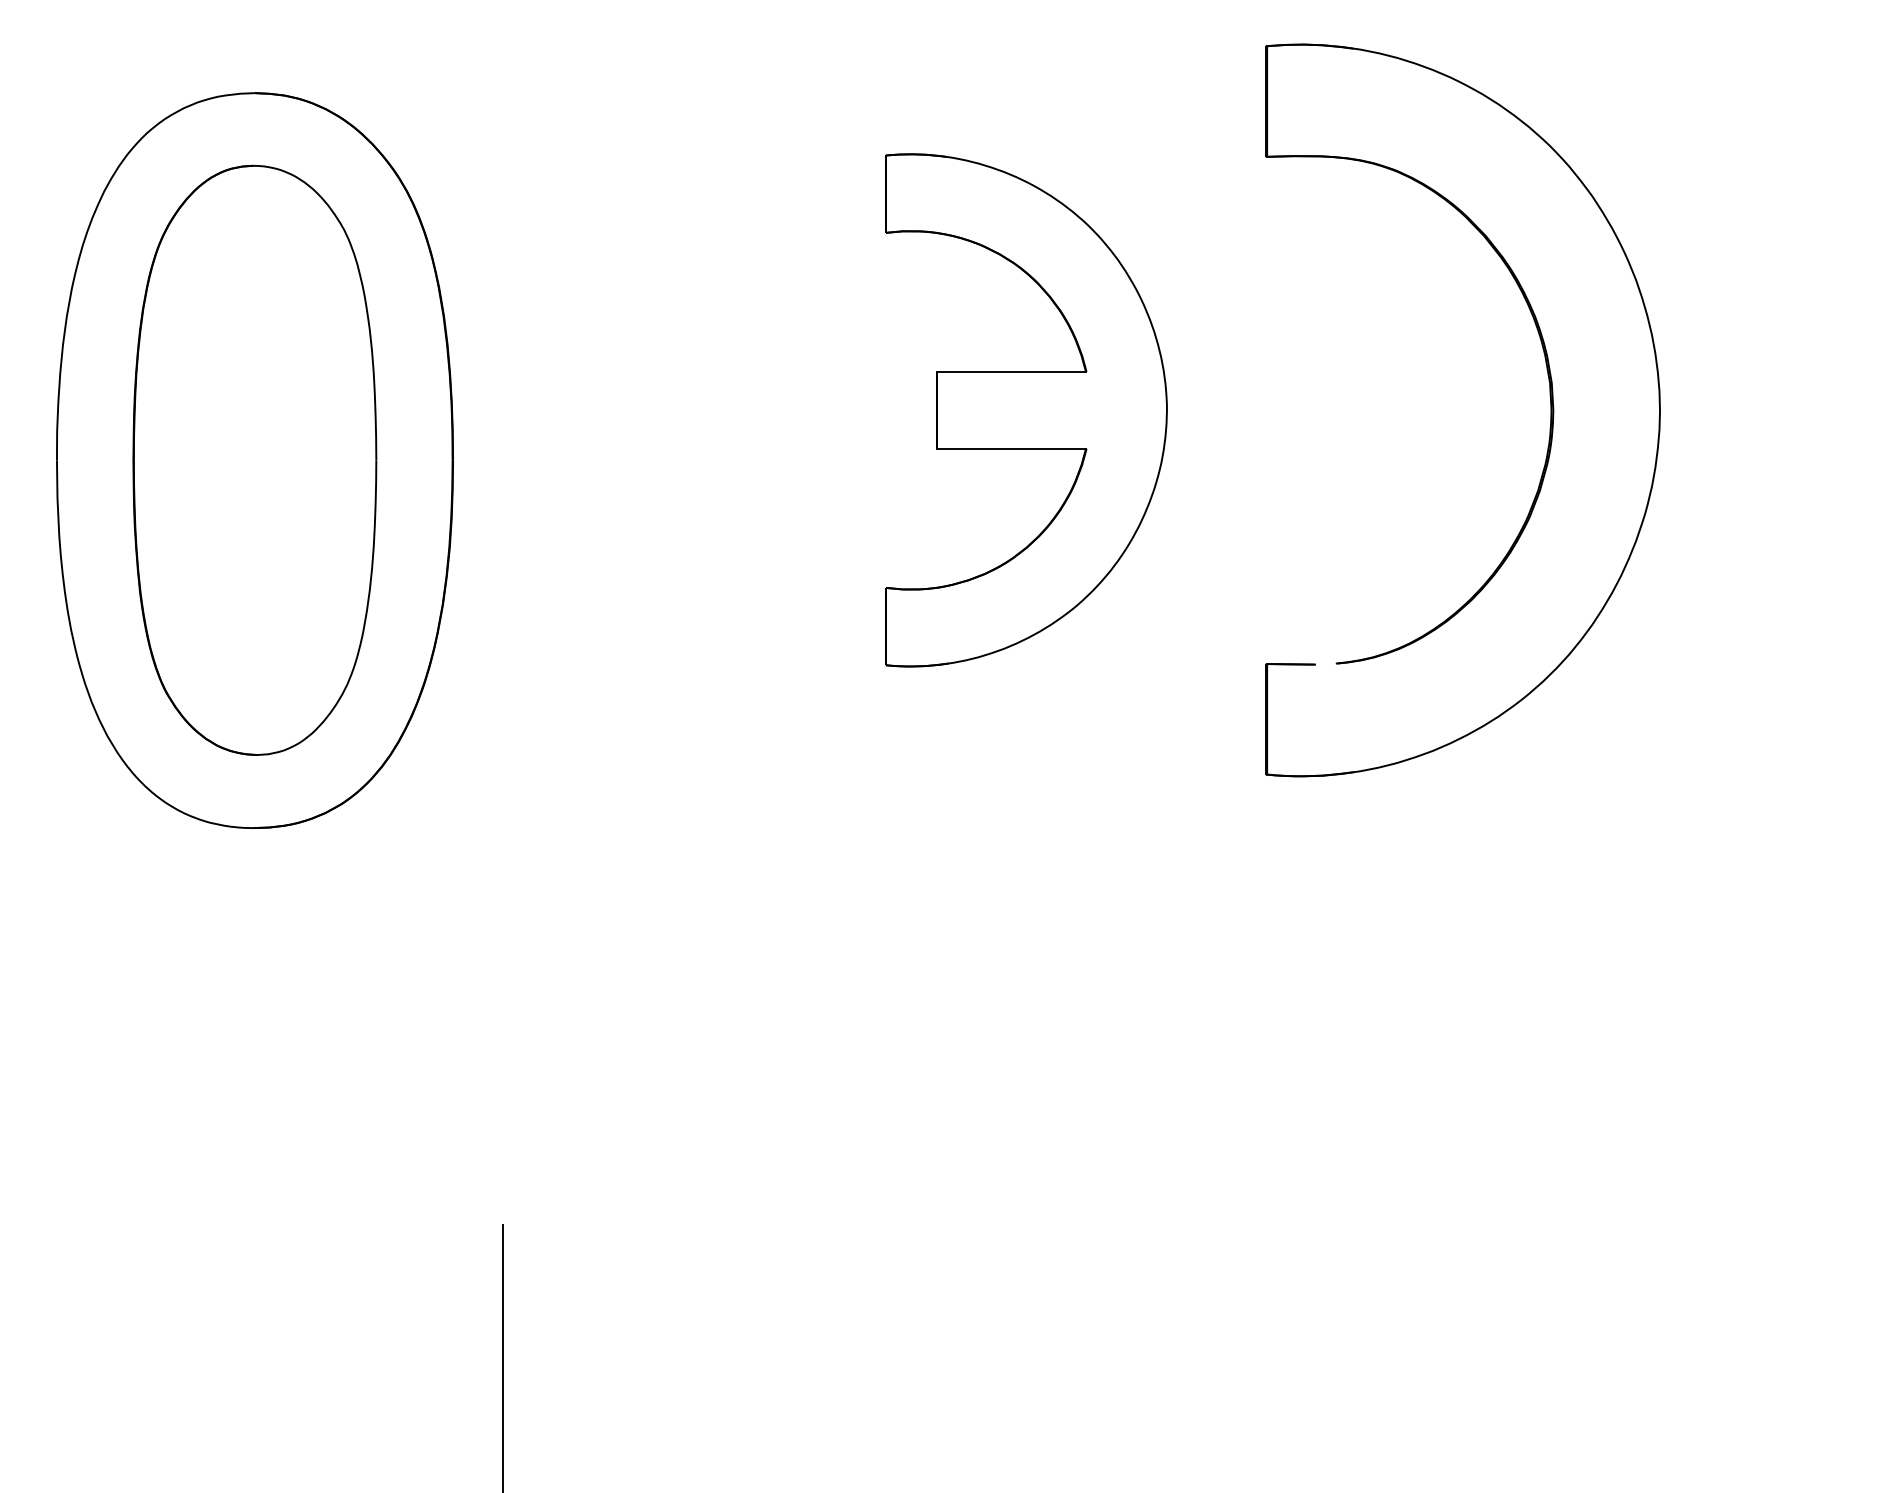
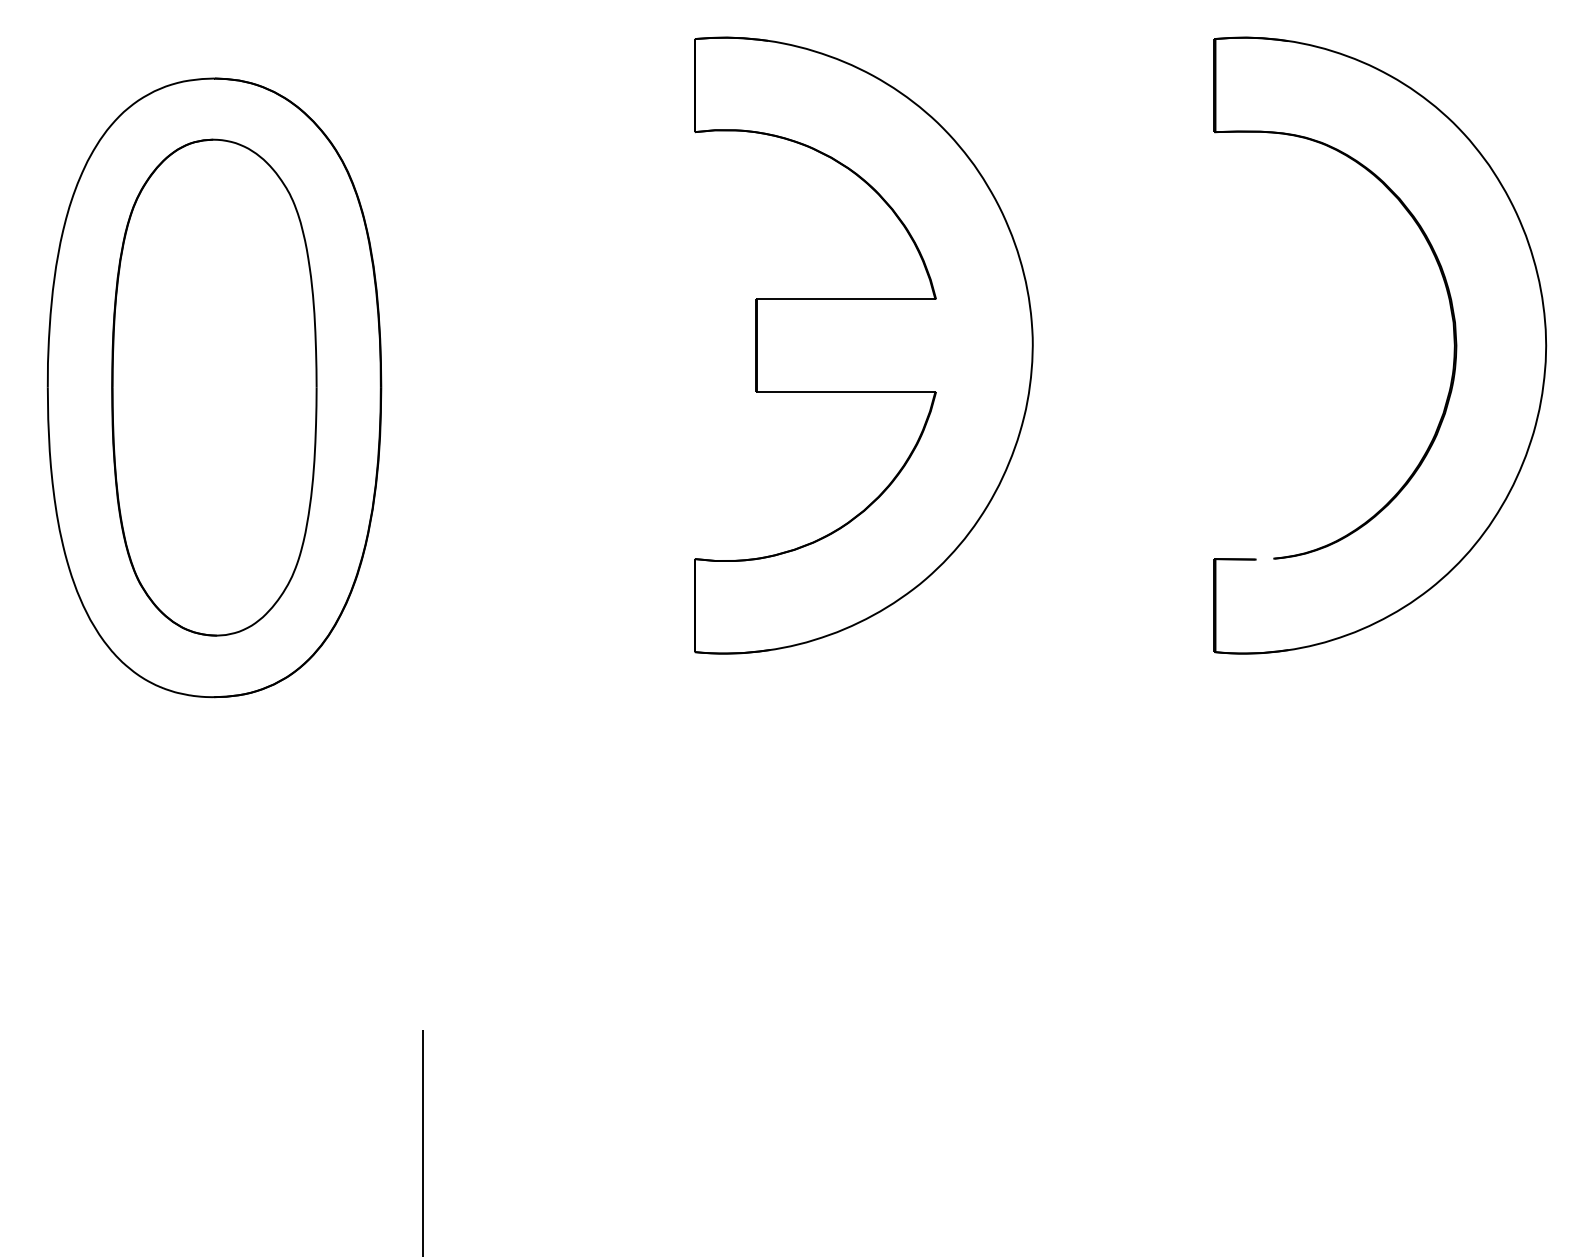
part: (1549, 409) -> (1453, 344), moved
part: (1026, 410) -> (863, 345), size x1.43

